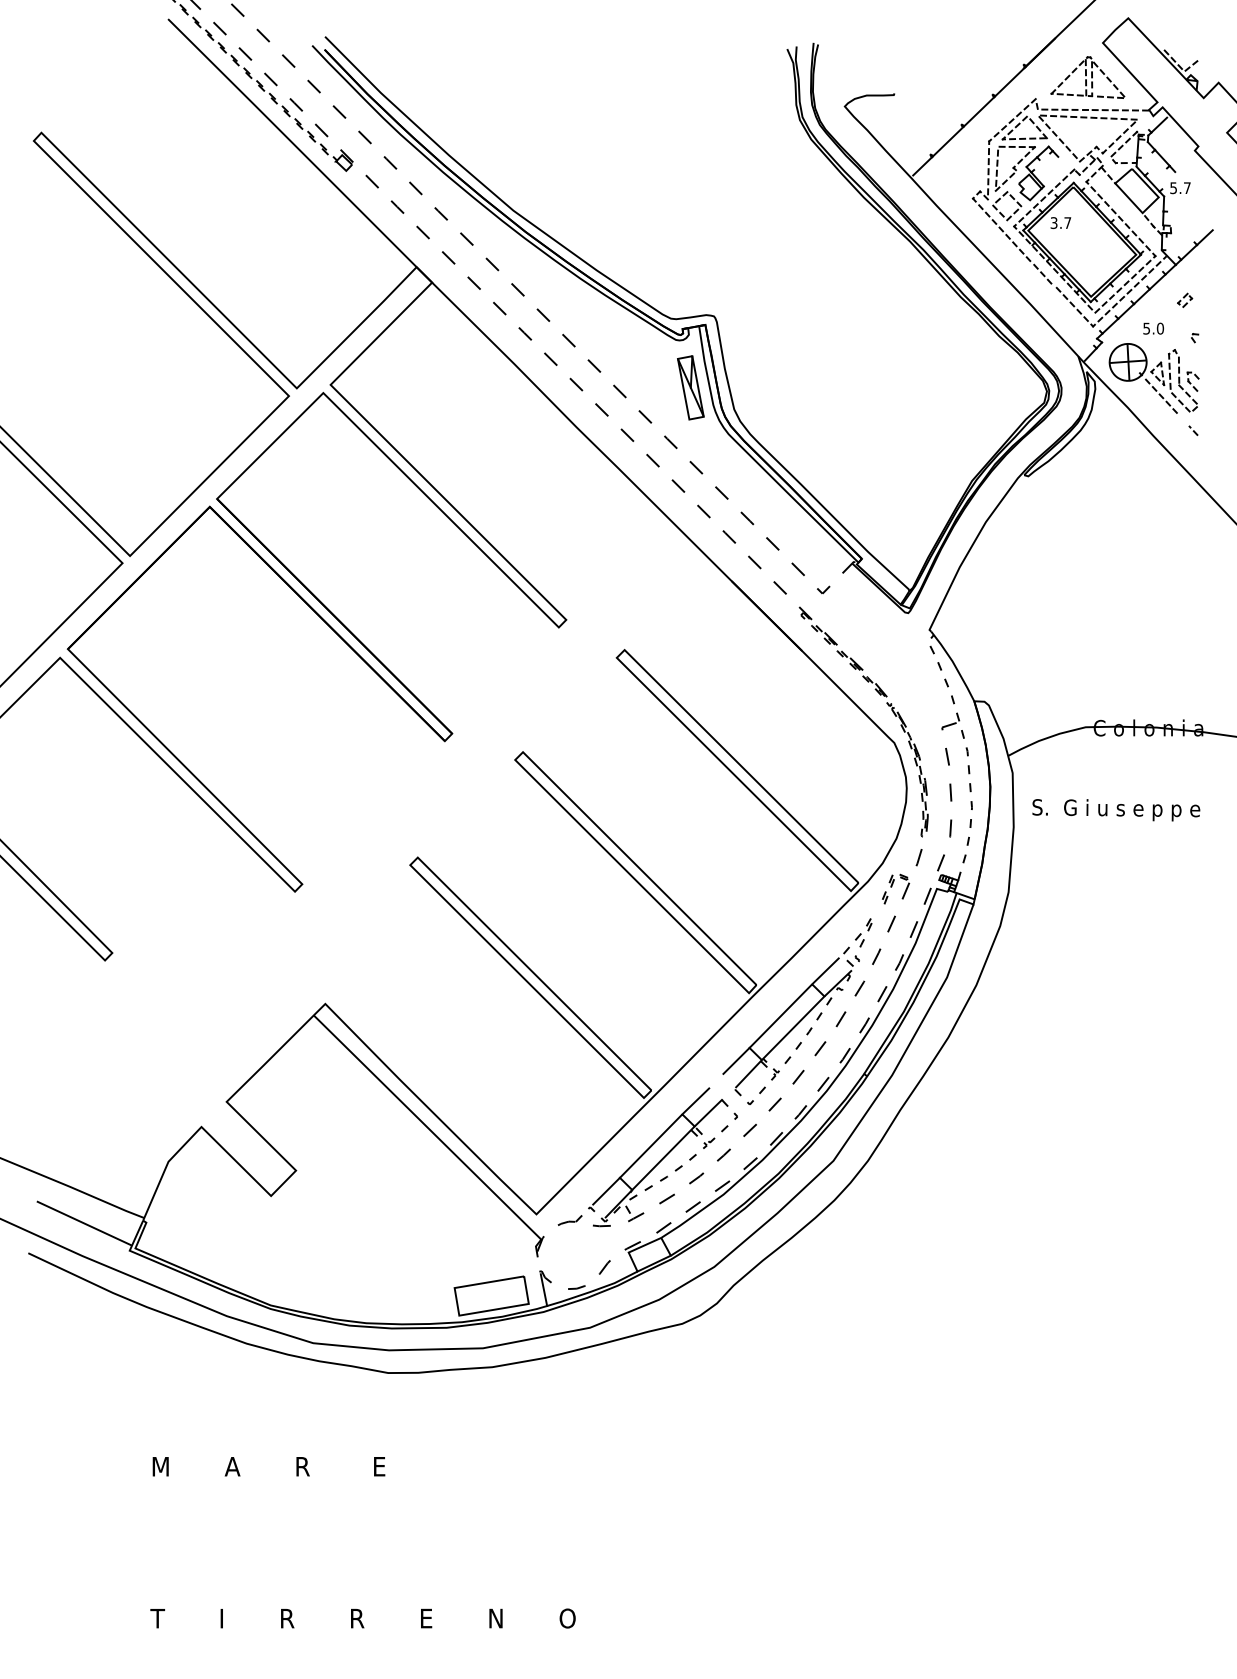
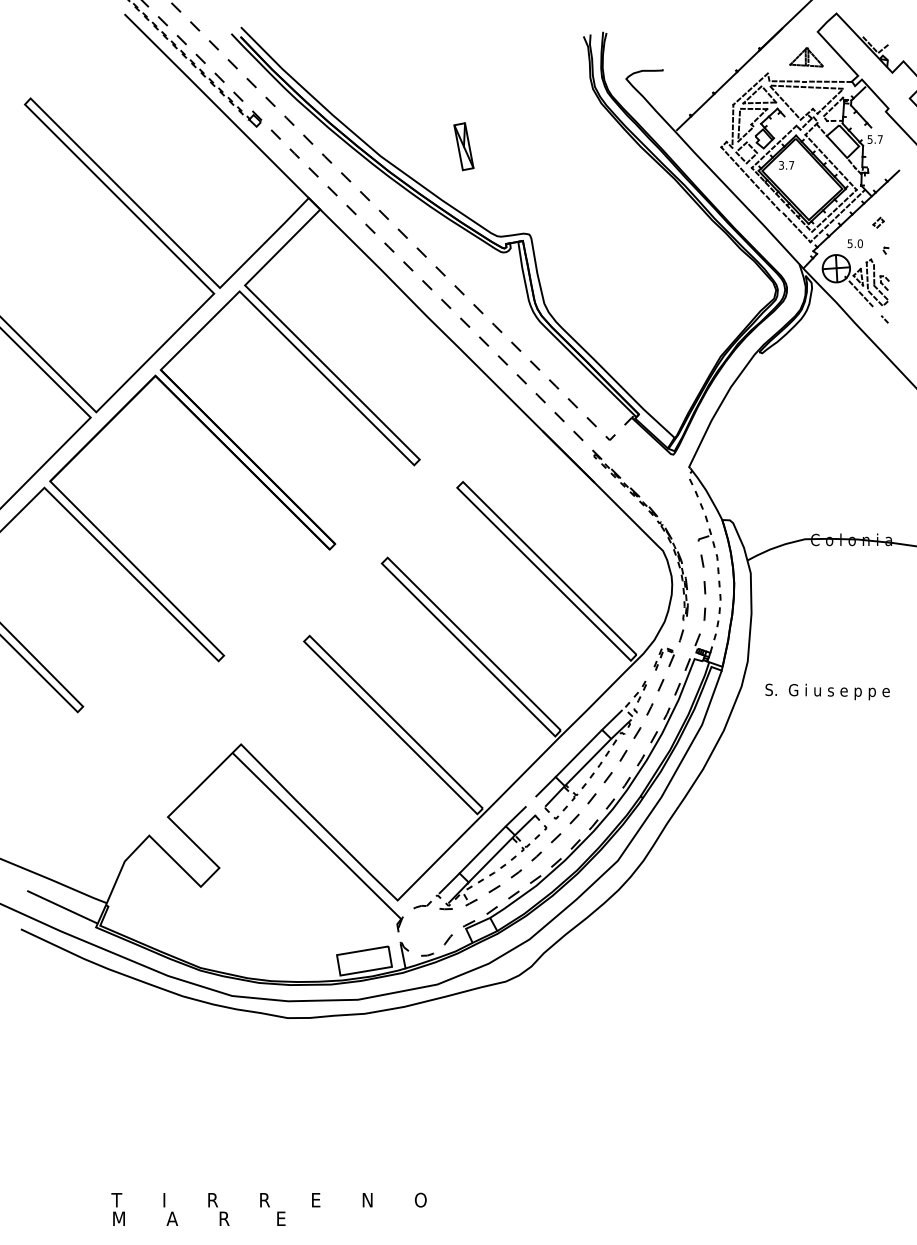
part: (1087, 77) -> (806, 57), size x0.6
part: (690, 387) -> (463, 146), moved
text: (1116, 810) -> (827, 692), moved
text: (268, 1466) -> (198, 1218), moved

